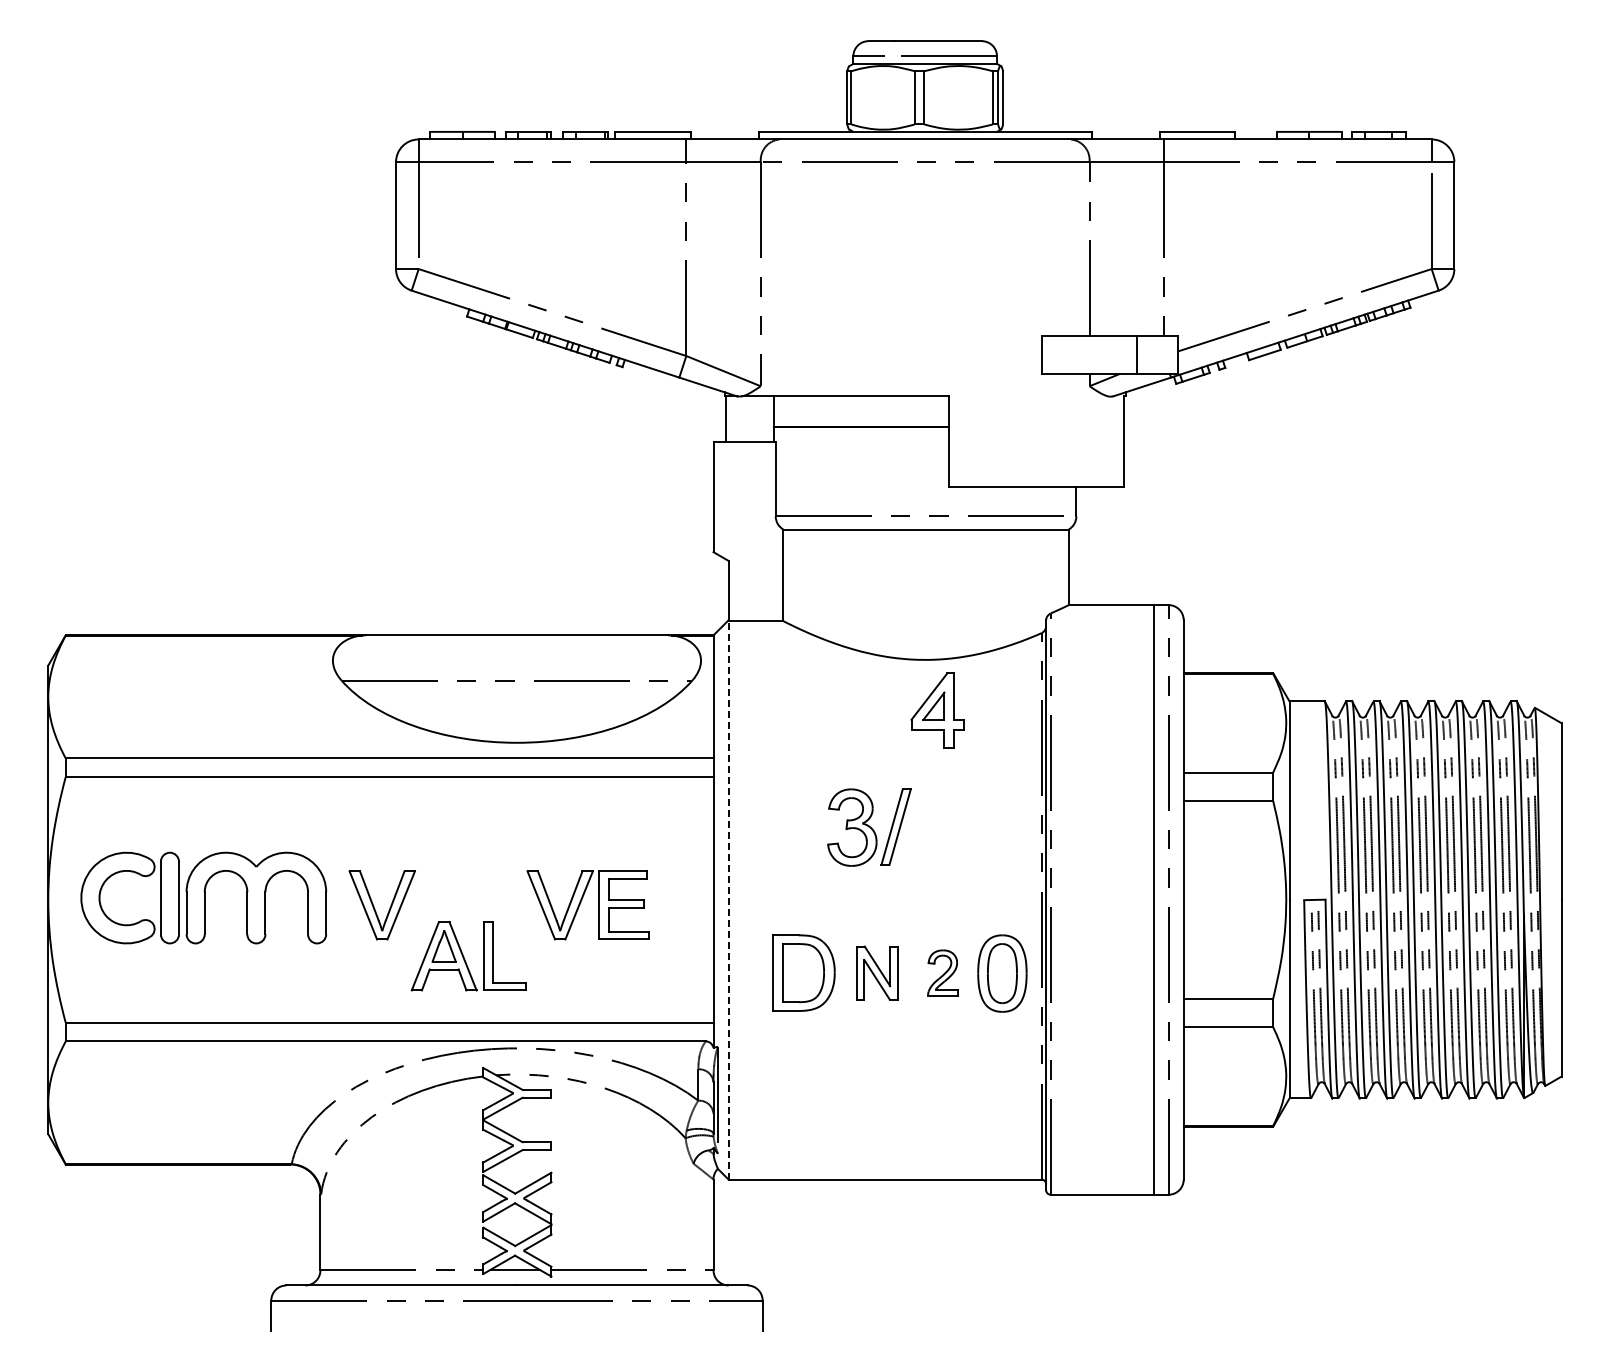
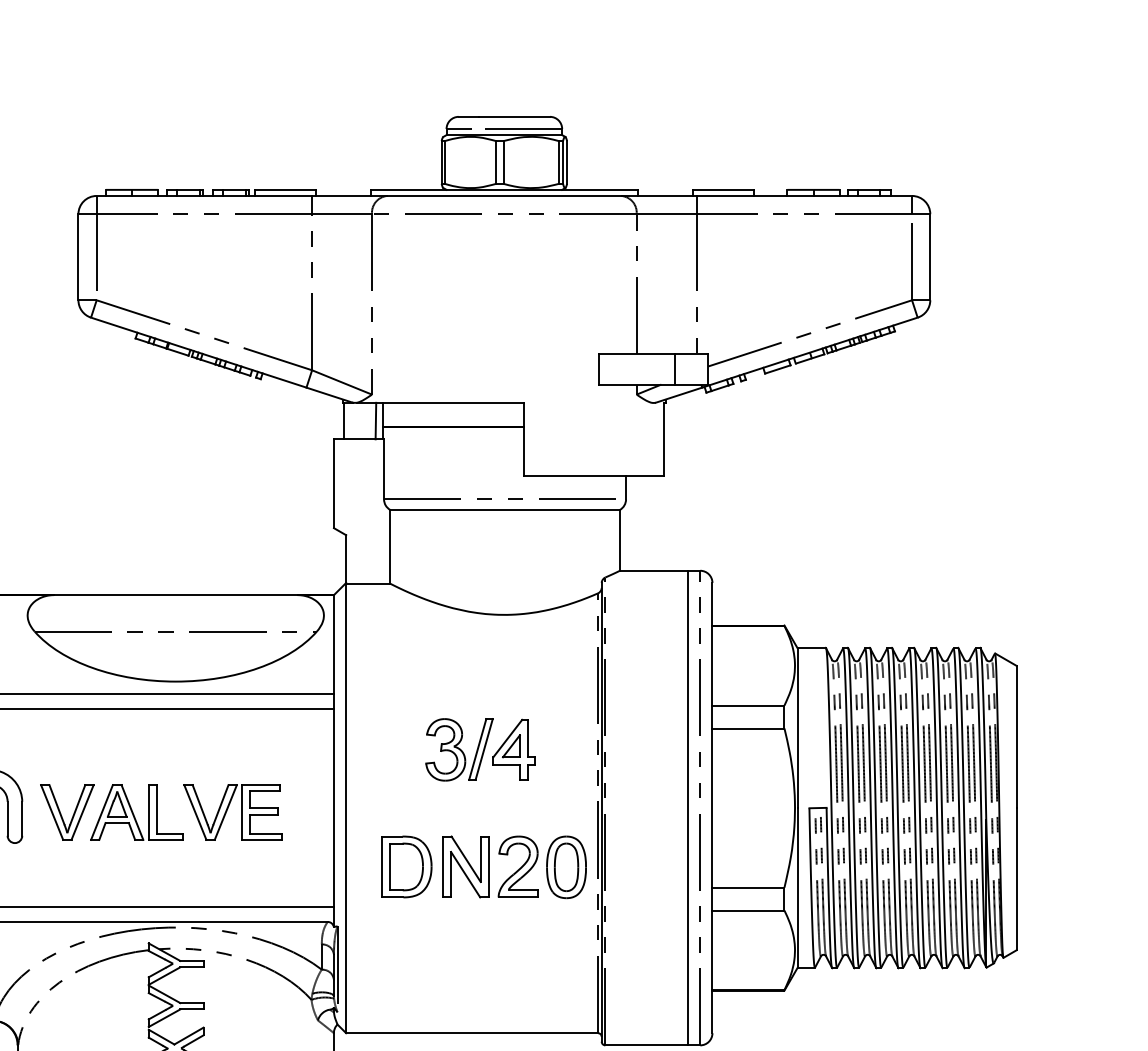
line: (765, 418) -> (375, 420), added
part: (937, 710) -> (514, 749), moved
line: (728, 899) -> (346, 807), dashed -> solid
part: (468, 956) -> (136, 812), moved
part: (876, 972) -> (465, 866), size x1.43
part: (942, 972) -> (518, 866), size x1.67

